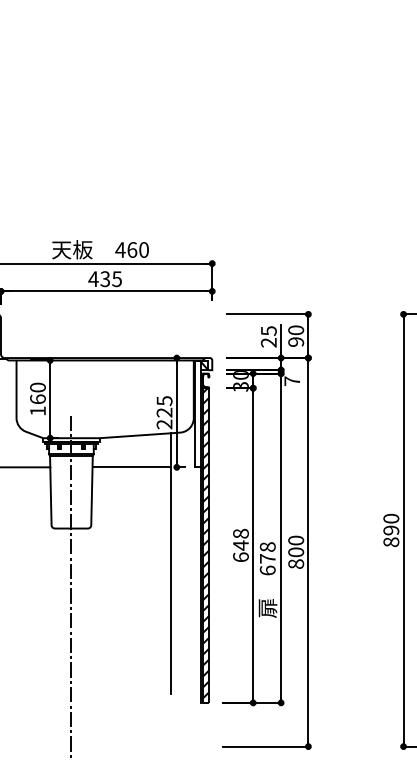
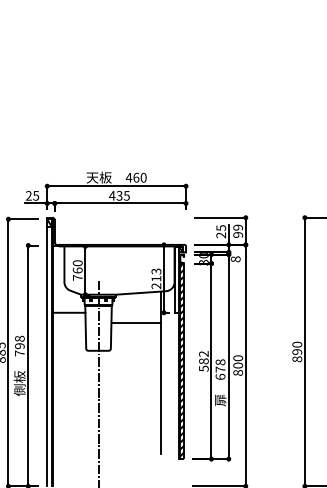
text: (296, 330) -> (238, 227), 90 -> 99
text: (291, 381) -> (235, 259), 7 -> 8
text: (164, 405) -> (156, 274), 225 -> 213
text: (37, 410) -> (77, 277), 160 -> 760
line: (130, 466) -> (135, 322), moved
text: (240, 545) -> (203, 361), 648 -> 582

